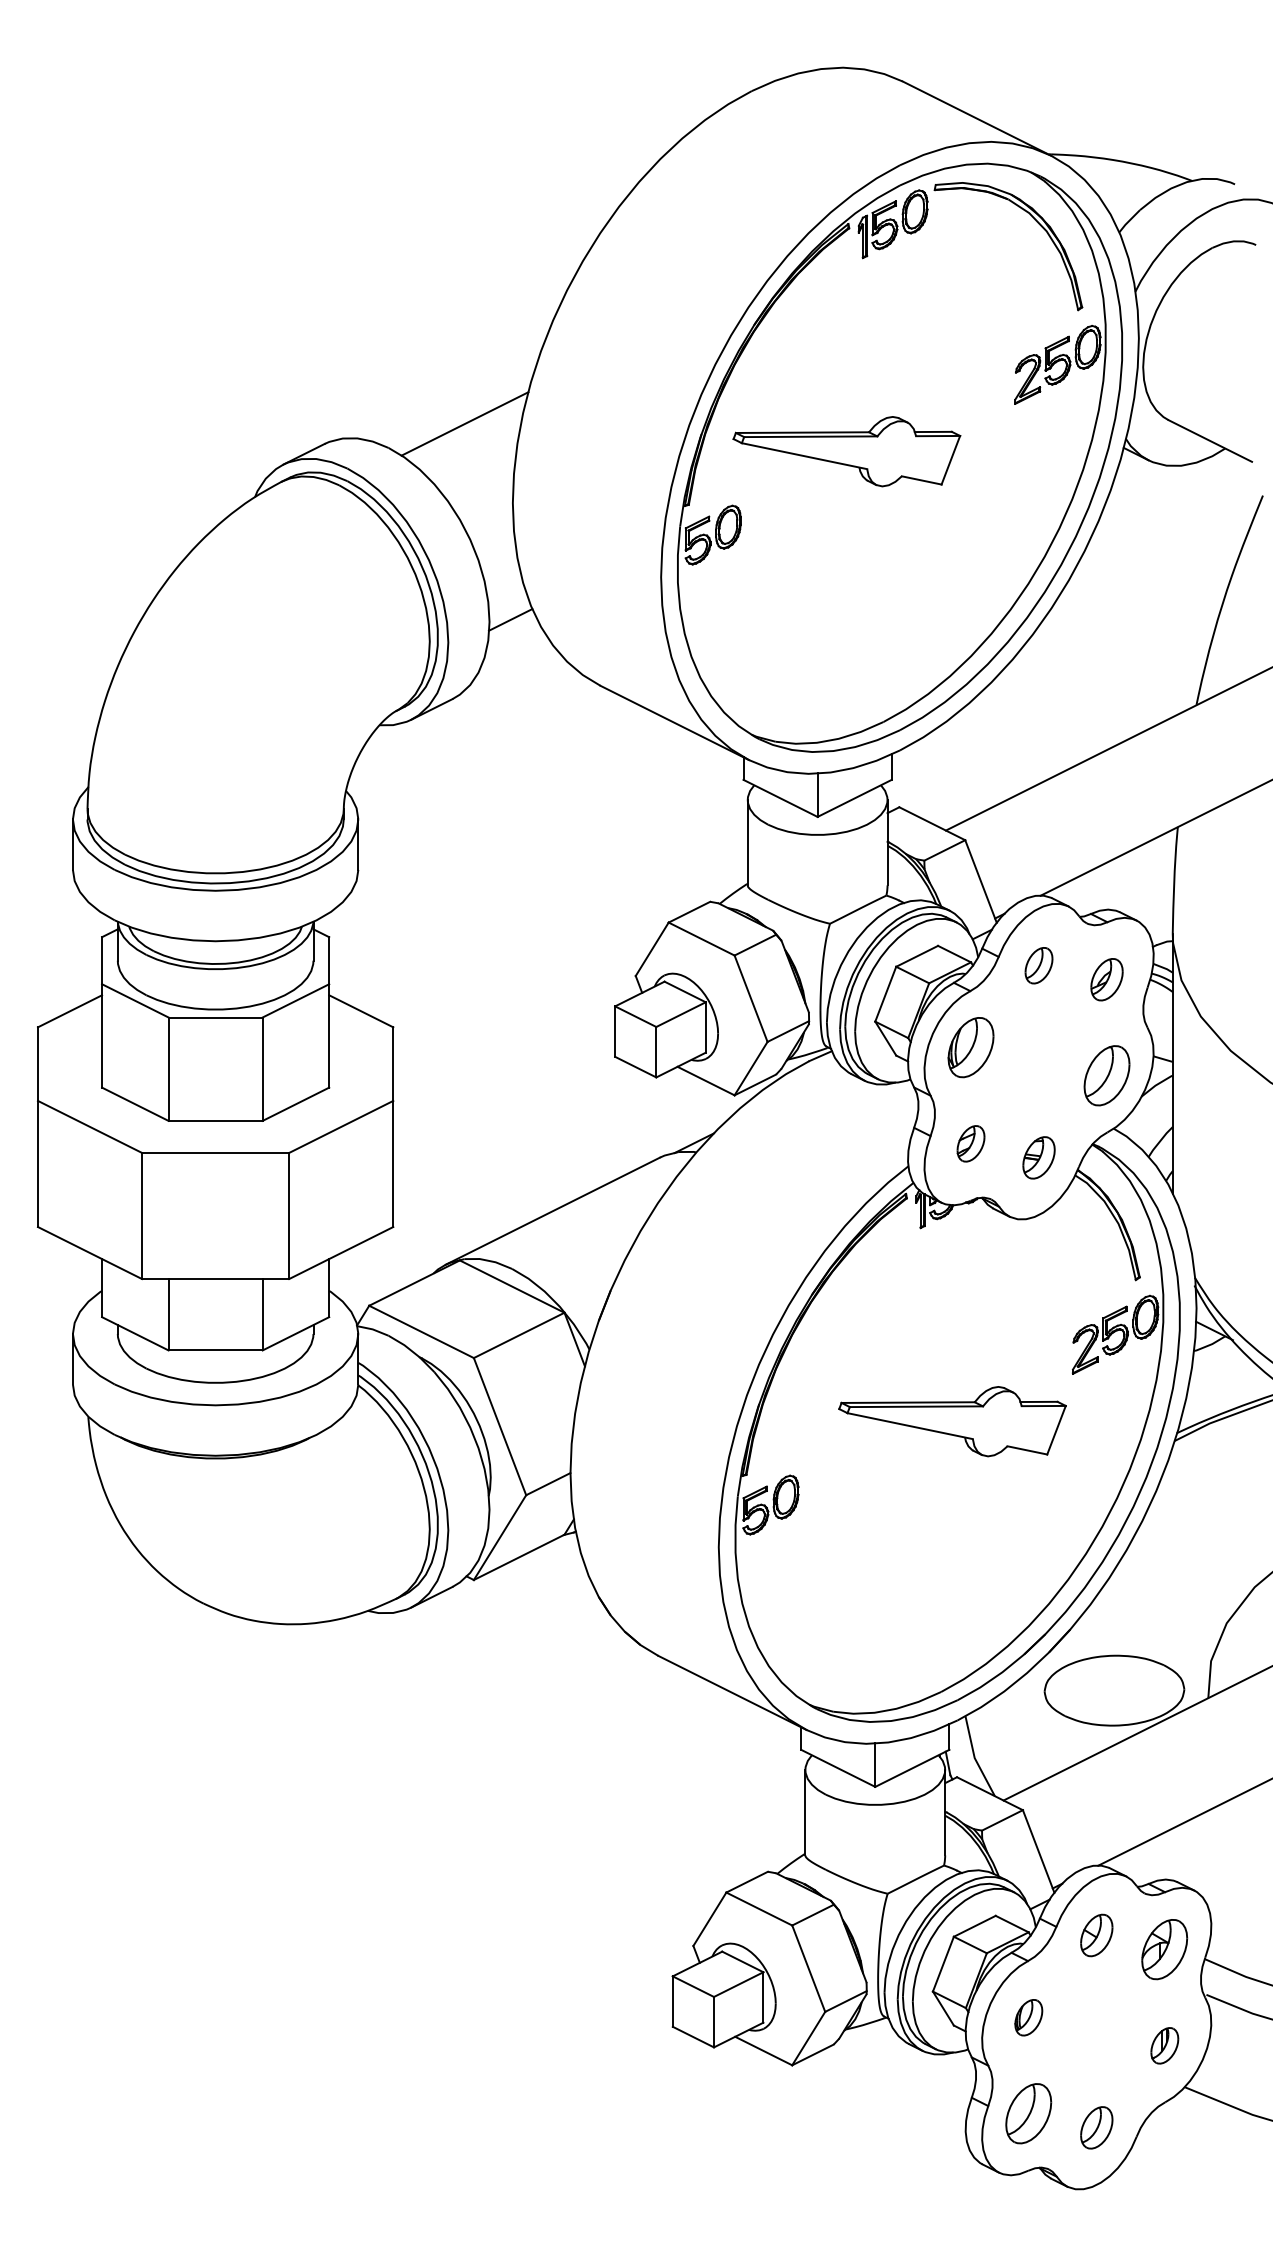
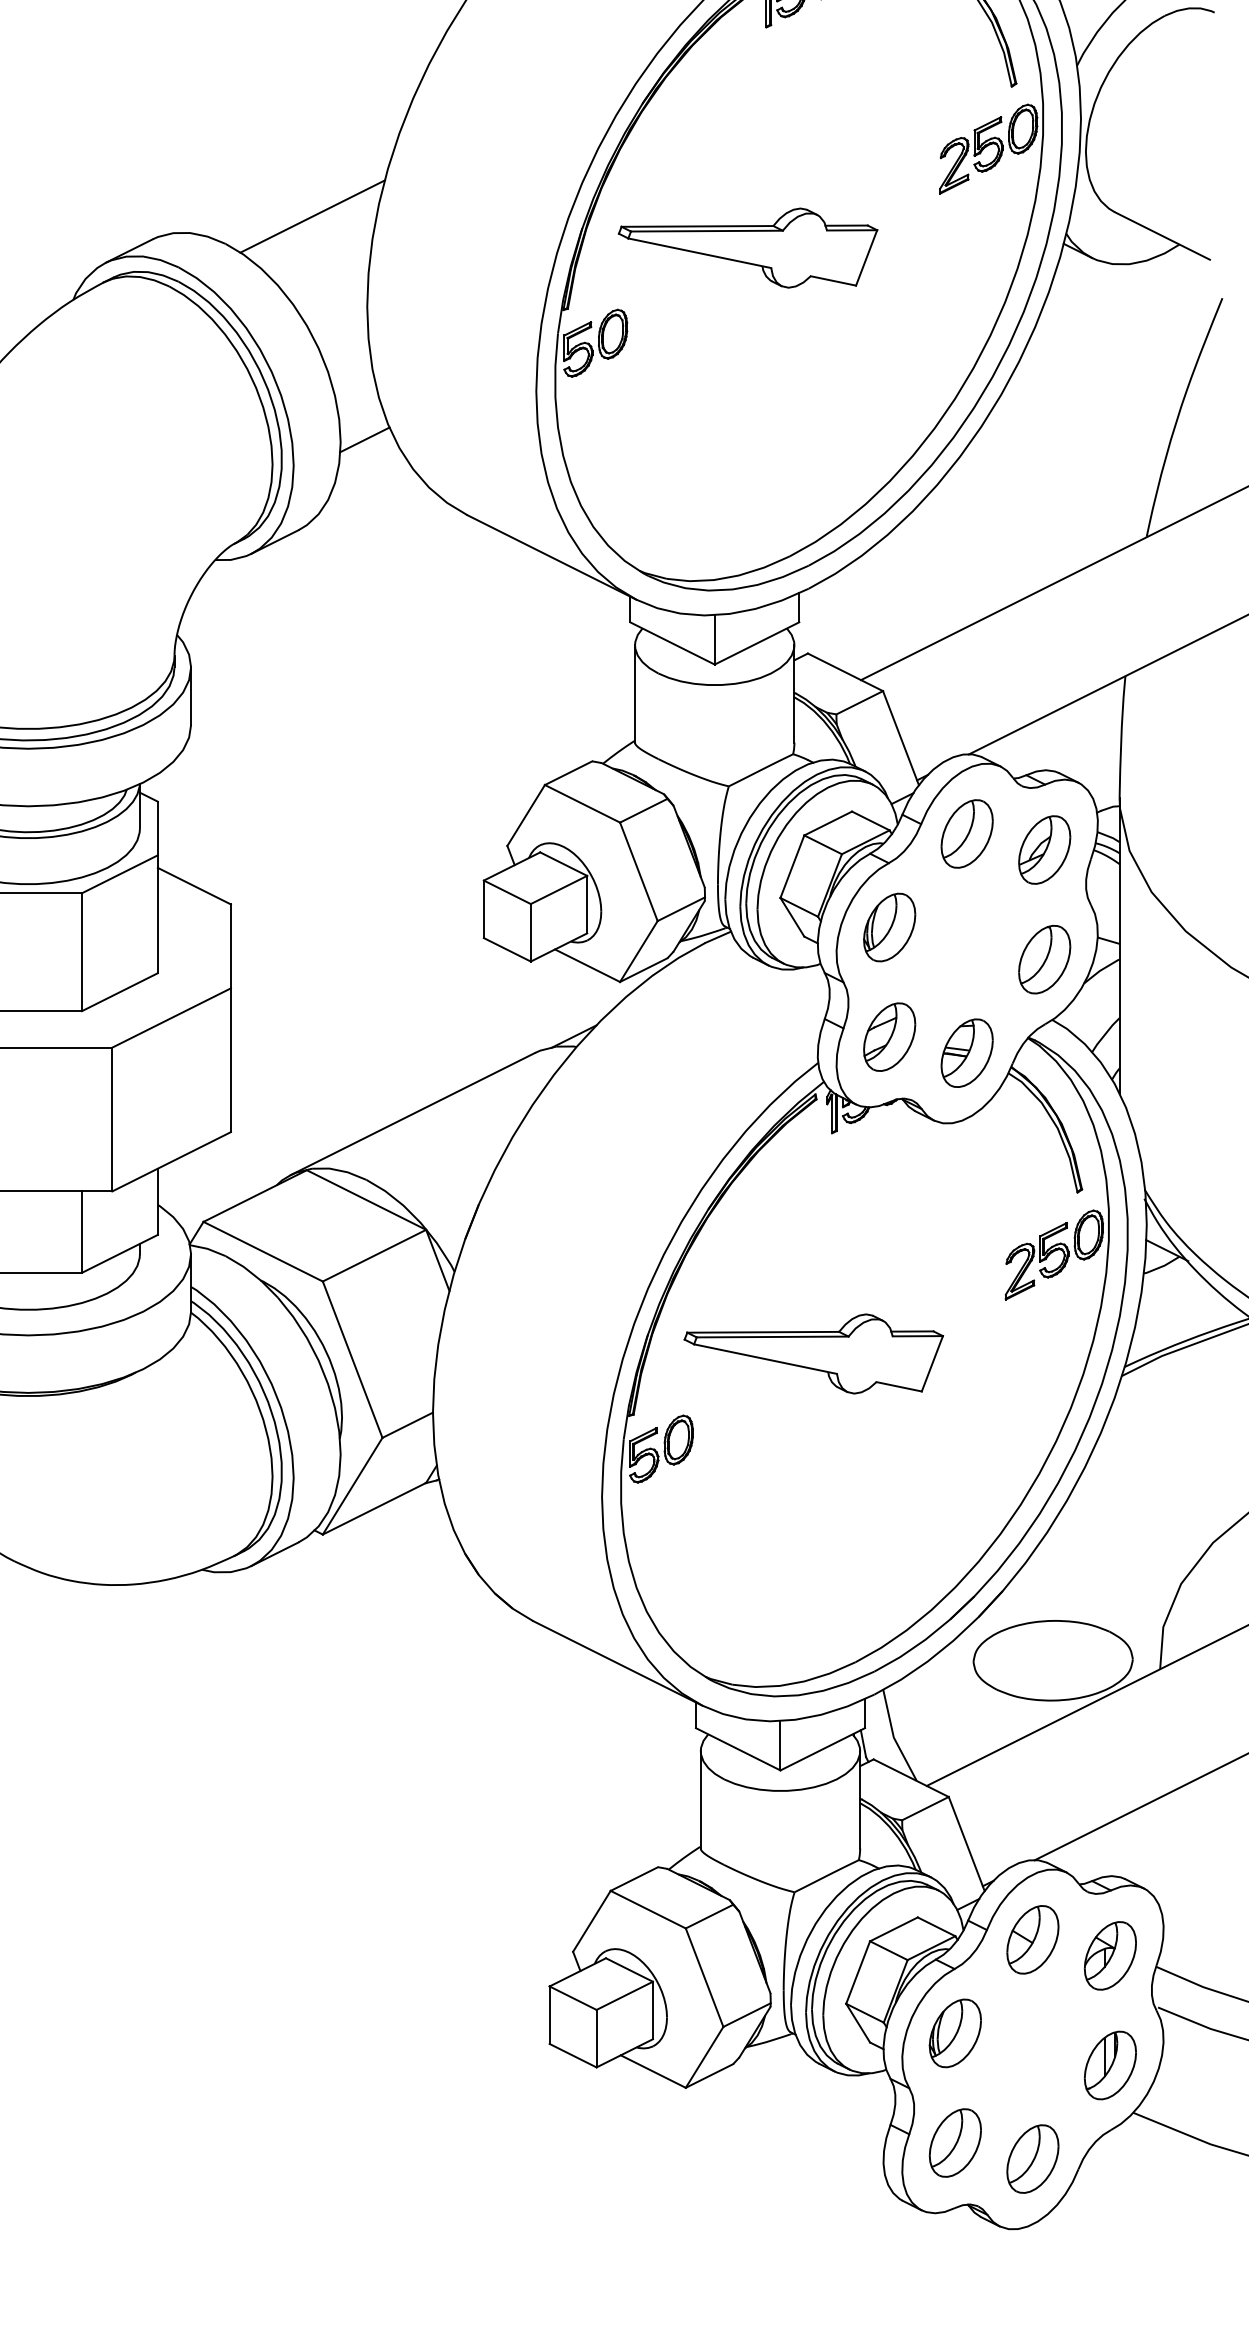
part: (1038, 965) -> (966, 833), size x1.67
part: (1106, 979) -> (1044, 849), size x1.43
part: (970, 1143) -> (889, 1036), size x1.67
part: (1038, 1157) -> (966, 1052), size x1.43
part: (952, 1421) -> (813, 1353), moved
part: (1096, 1935) -> (1032, 1939), size x1.43
part: (1028, 2017) -> (955, 2033), size x1.67
part: (1164, 2045) -> (1110, 2065), size x1.67
part: (1096, 2127) -> (1032, 2158), size x1.43

